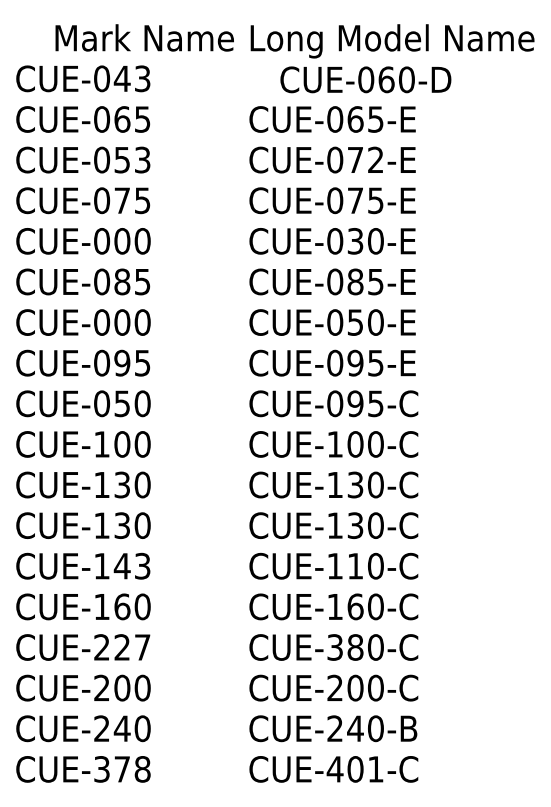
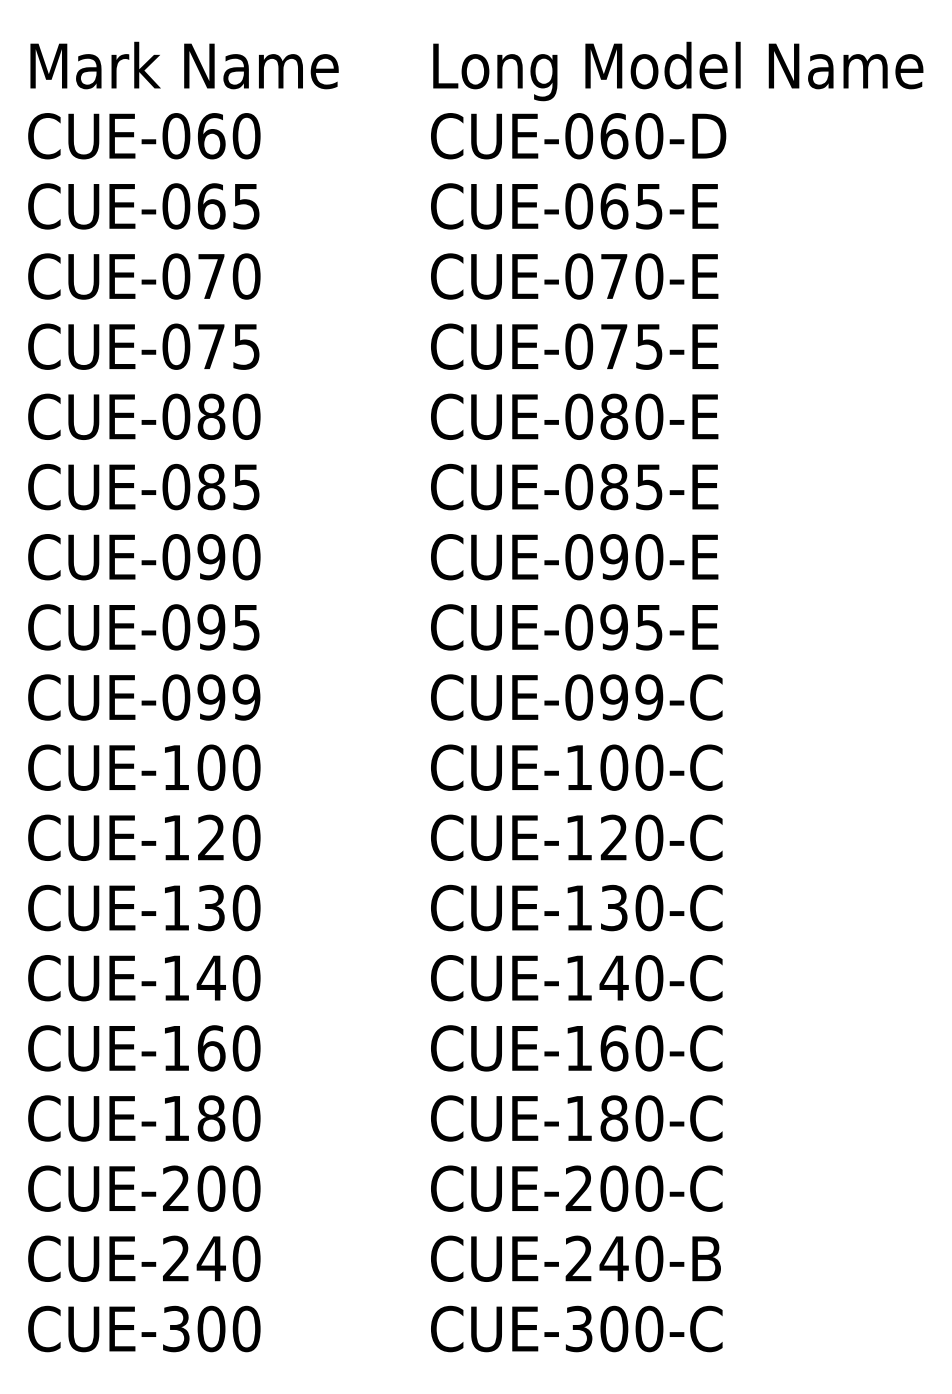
text: (144, 37) -> (184, 64), moved
text: (131, 78) -> (227, 135), CUE-043 -> CUE-060
text: (365, 79) -> (577, 135), moved
text: (132, 159) -> (228, 275), CUE-053 -> CUE-070
text: (375, 159) -> (648, 275), CUE-072-E -> CUE-070-E
text: (122, 241) -> (211, 417), CUE-000 -> CUE-080
text: (355, 241) -> (614, 417), CUE-030-E -> CUE-080-E
text: (122, 322) -> (211, 557), CUE-000 -> CUE-090
text: (355, 322) -> (614, 557), CUE-050-E -> CUE-090-E
text: (132, 403) -> (228, 697), CUE-050 -> CUE-099
text: (375, 403) -> (648, 697), CUE-095-C -> CUE-099-C
text: (121, 484) -> (209, 836), CUE-130 -> CUE-120
text: (355, 485) -> (614, 838), CUE-130-C -> CUE-120-C
text: (142, 565) -> (246, 976), CUE-143 -> CUE-140
text: (355, 566) -> (614, 978), CUE-110-C -> CUE-140-C
text: (122, 647) -> (211, 1118), CUE-227 -> CUE-180
text: (334, 647) -> (577, 1118), CUE-380-C -> CUE-180-C
text: (132, 769) -> (228, 1329), CUE-378 -> CUE-300
text: (354, 769) -> (612, 1329), CUE-401-C -> CUE-300-C

